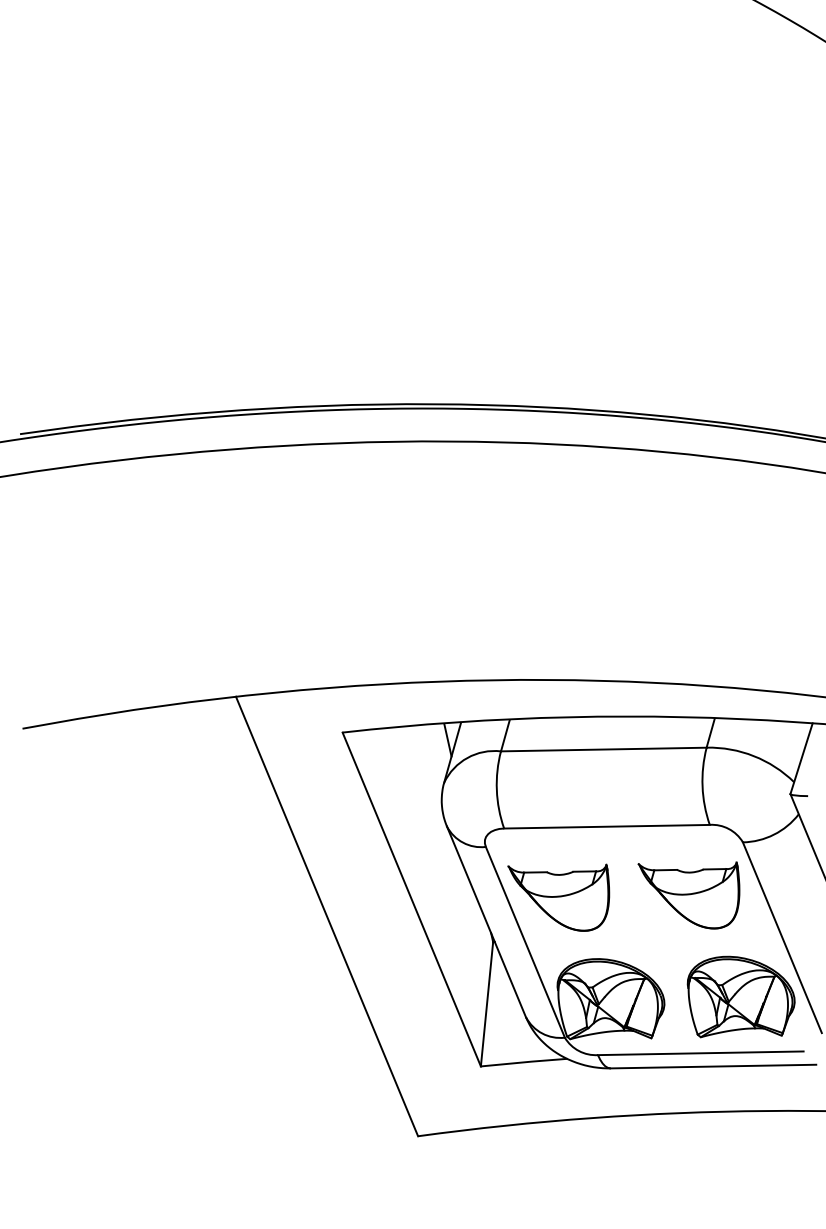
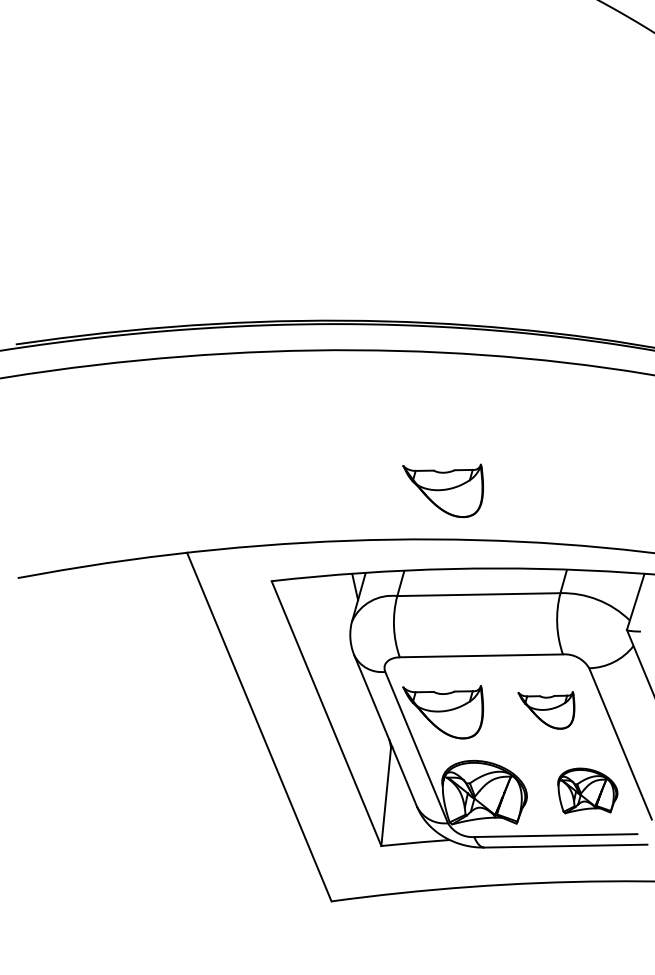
part: (558, 618) -> (442, 490), added
part: (688, 895) -> (546, 710), size x0.7
part: (740, 996) -> (587, 790), size x0.7

